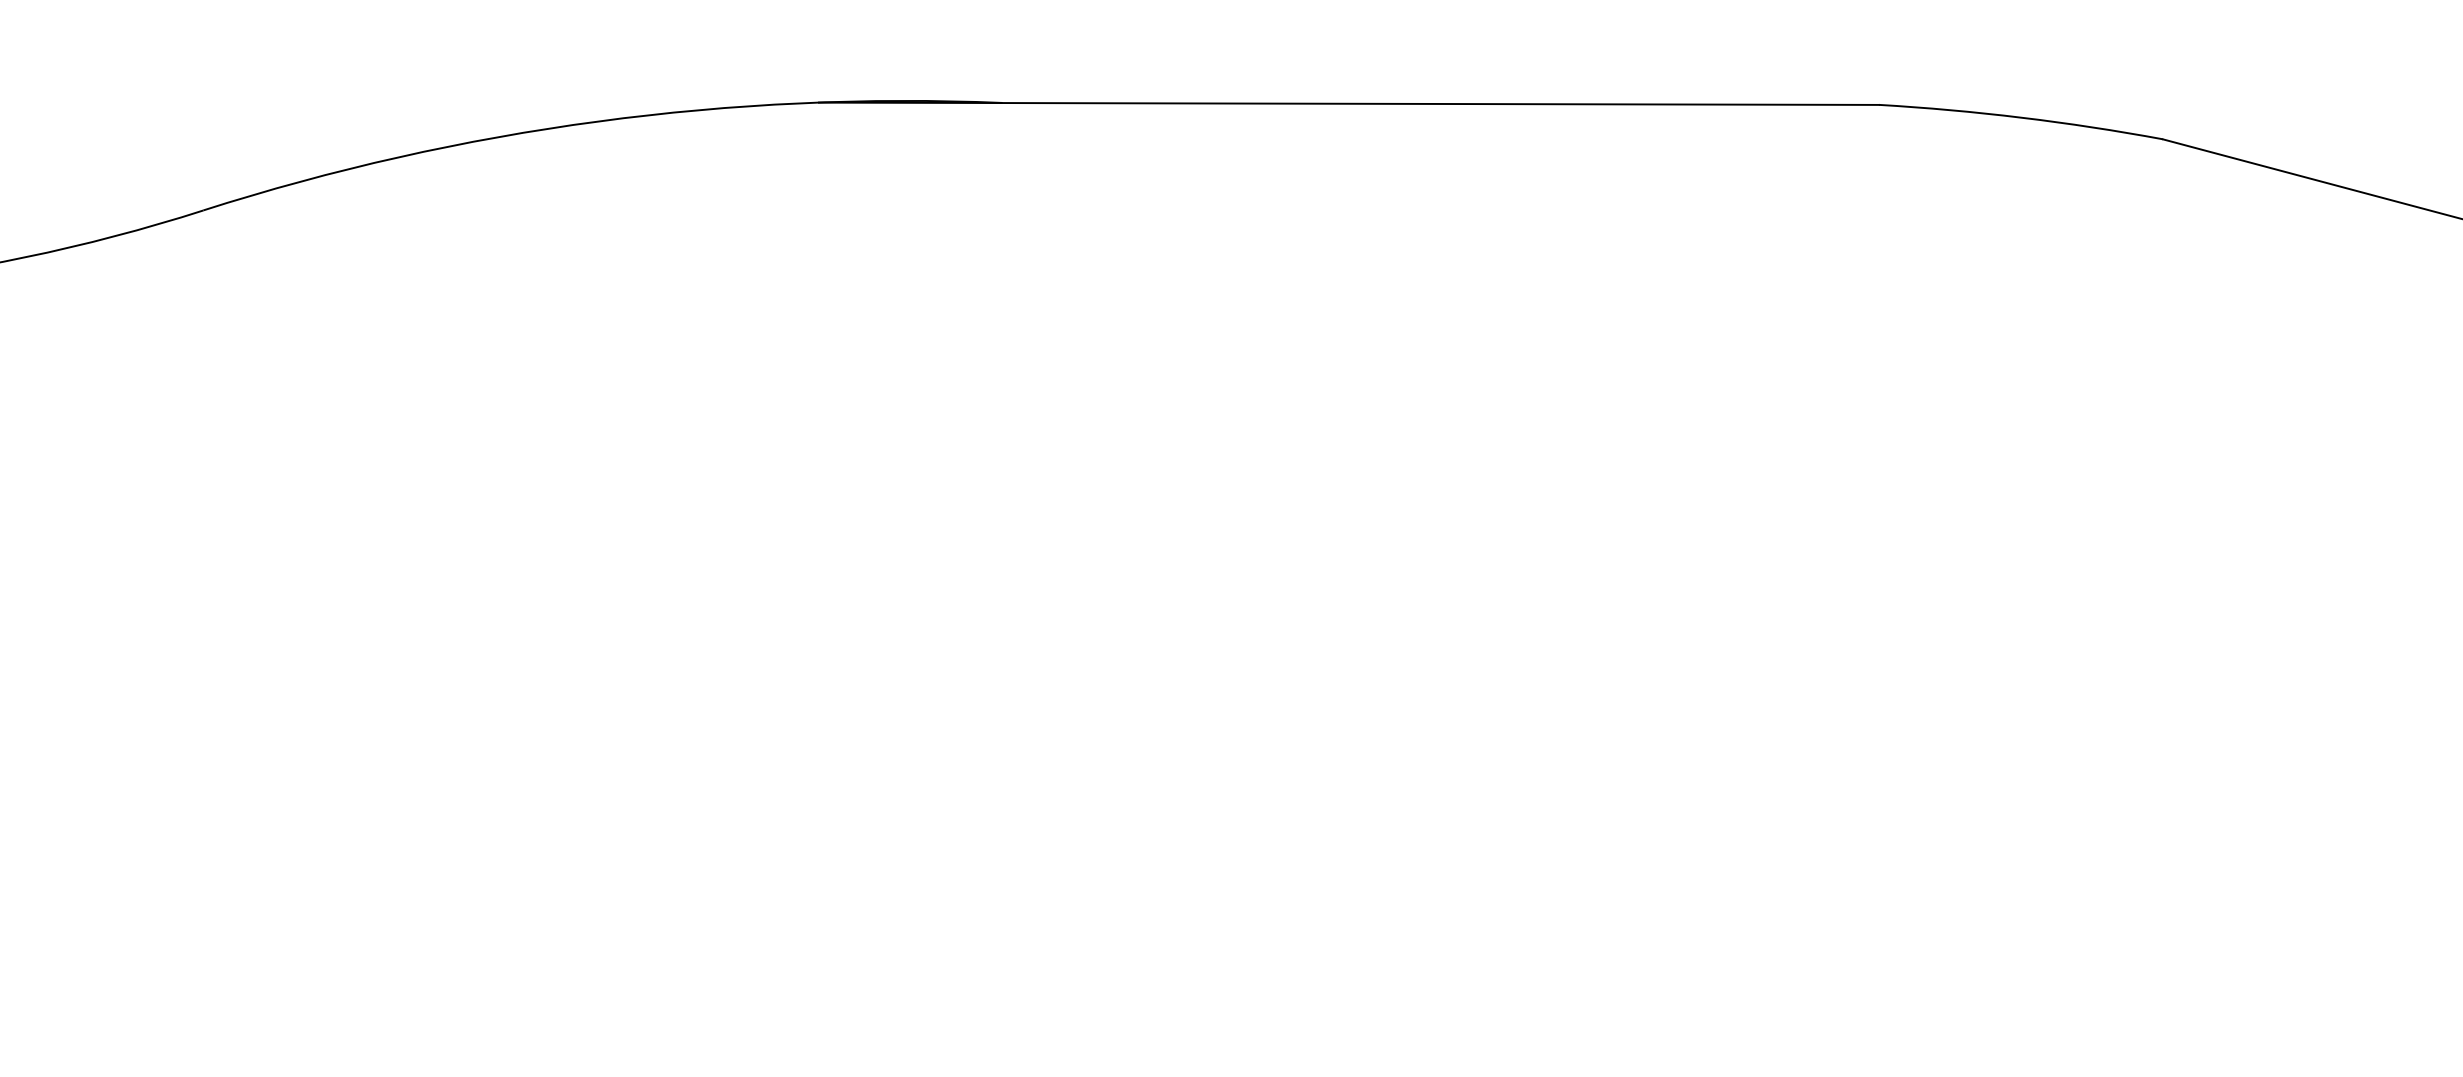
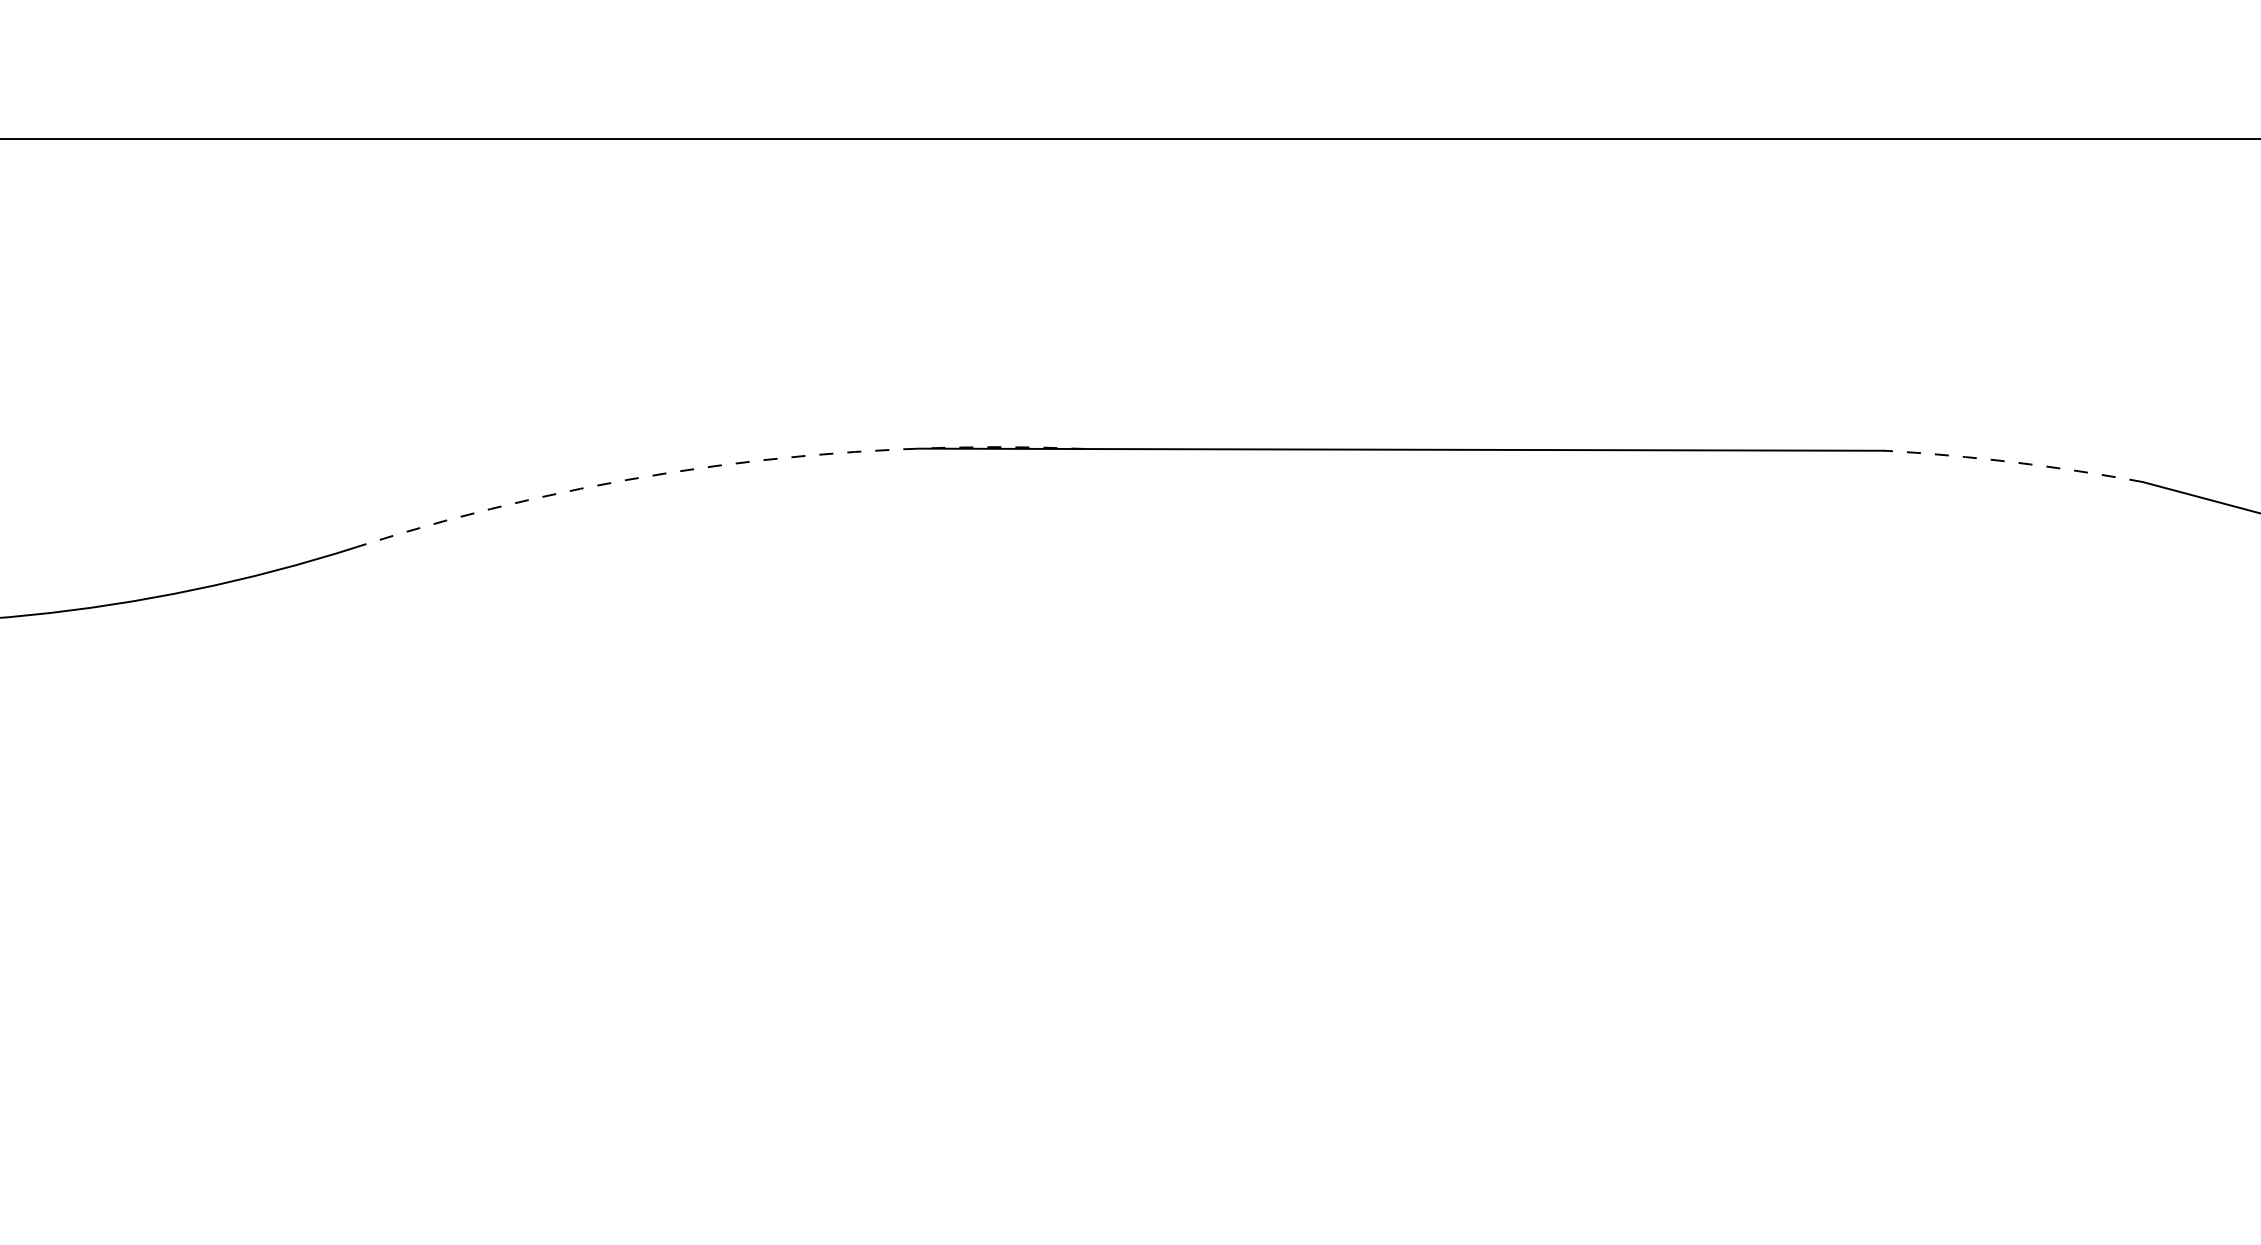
arc: (2021, 117) -> (2014, 462), solid -> dashed
arc: (597, 121) -> (716, 465), solid -> dashed

